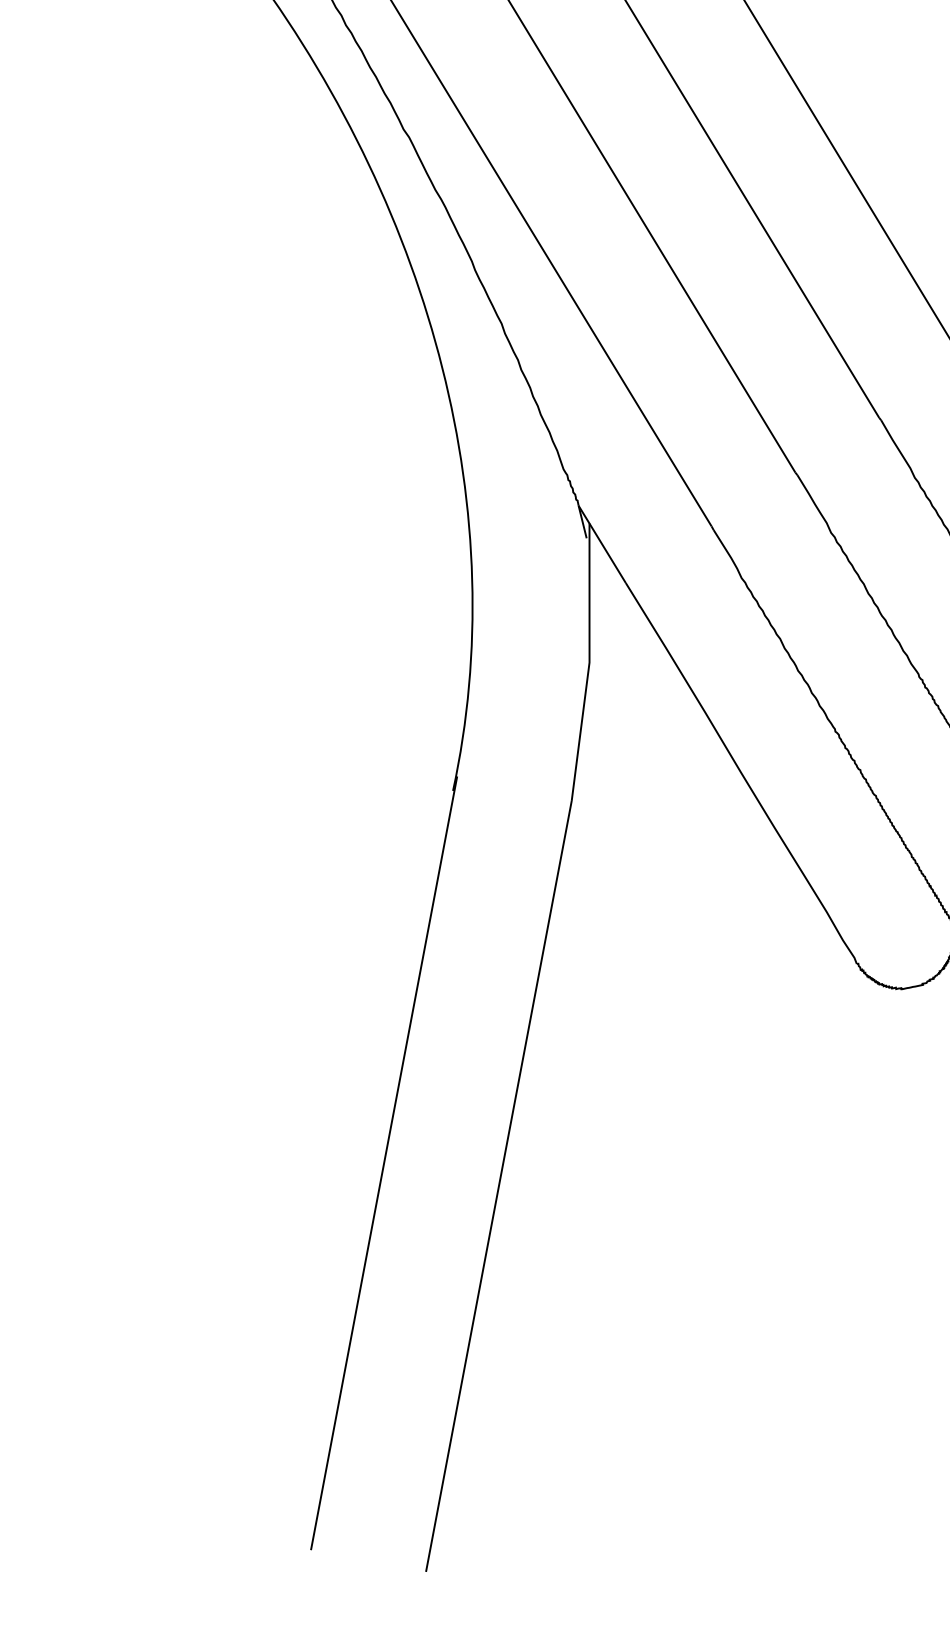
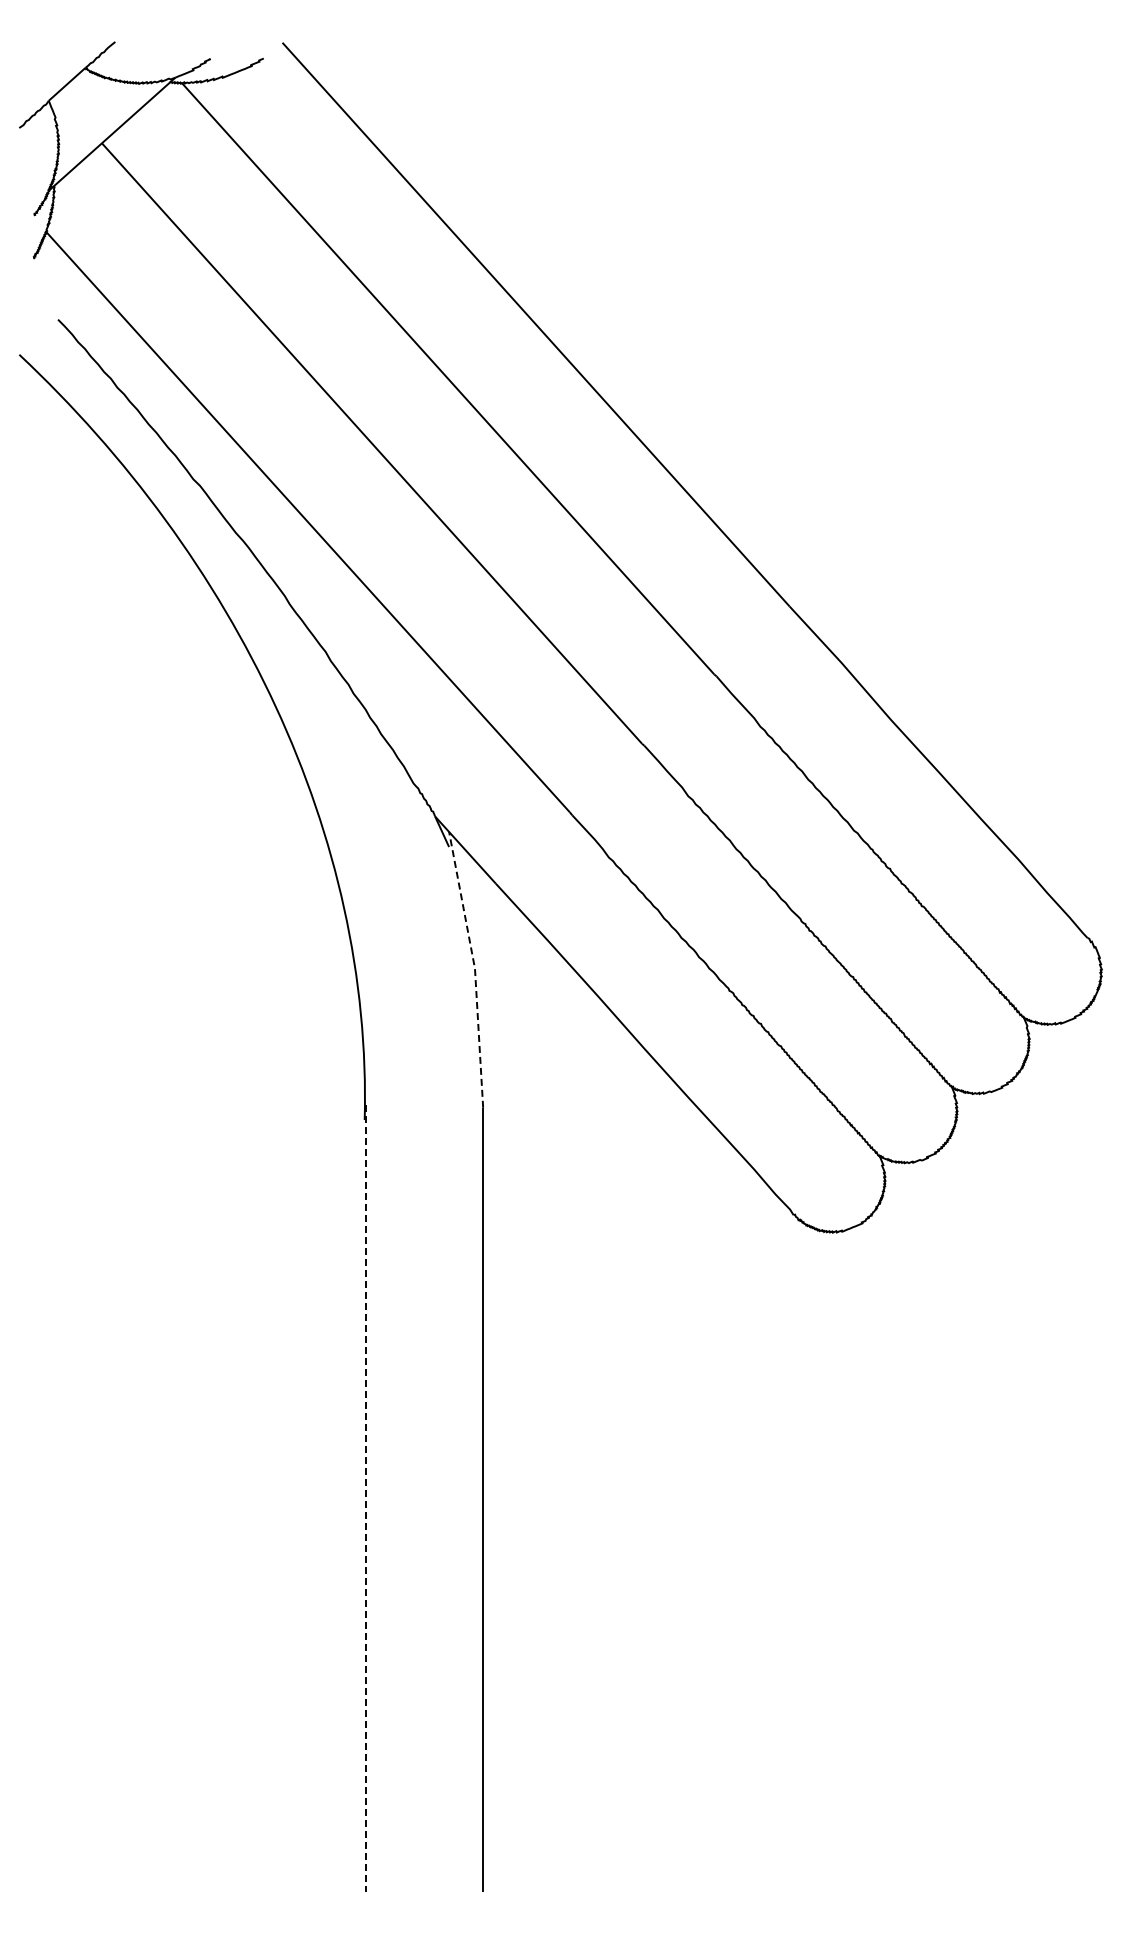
line: (589, 662) -> (474, 968), solid -> dashed
line: (384, 1163) -> (366, 1498), solid -> dashed

